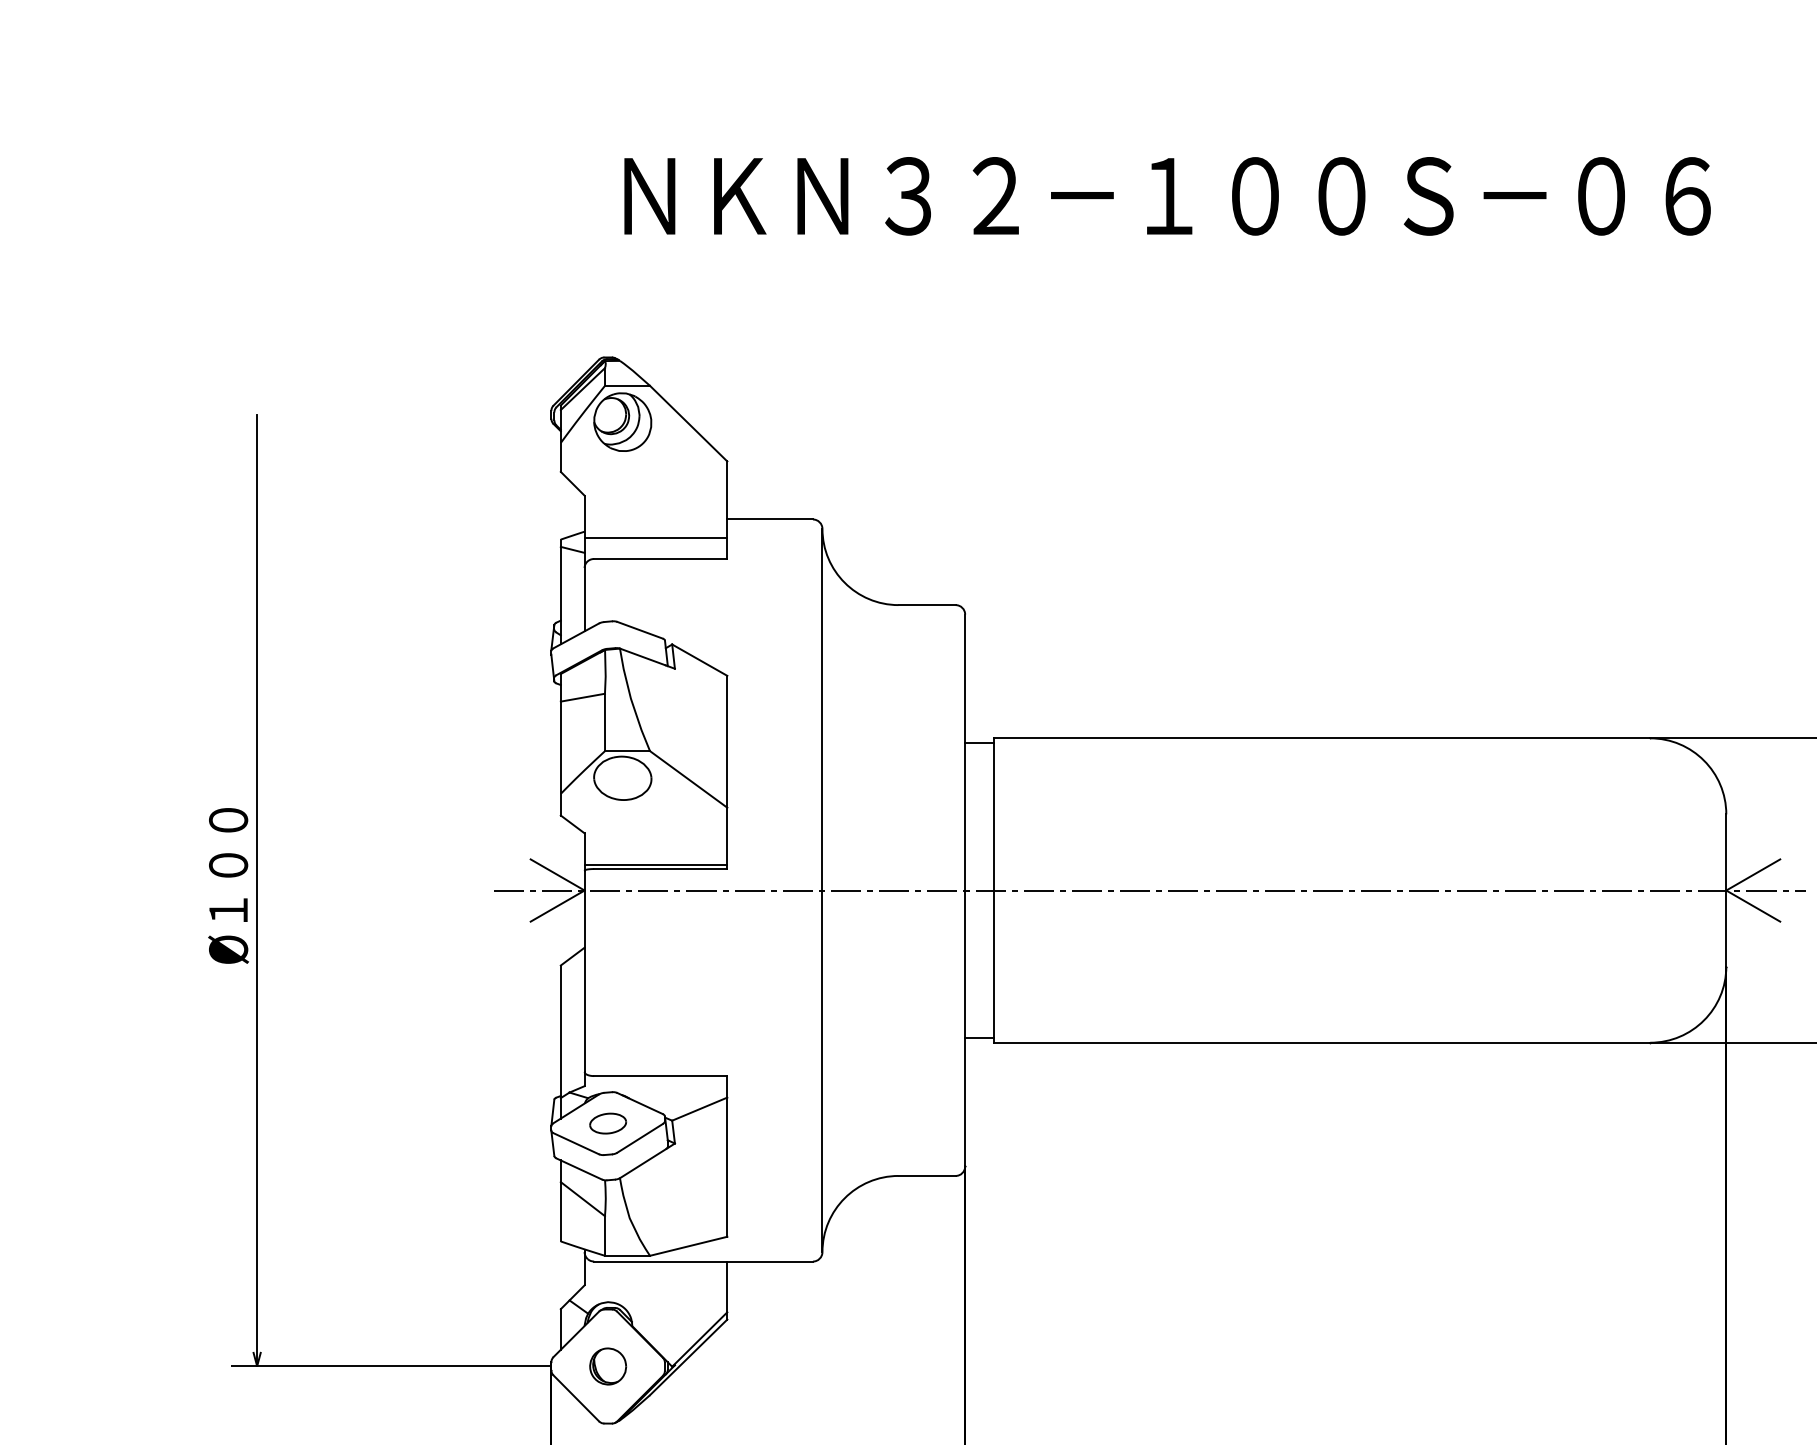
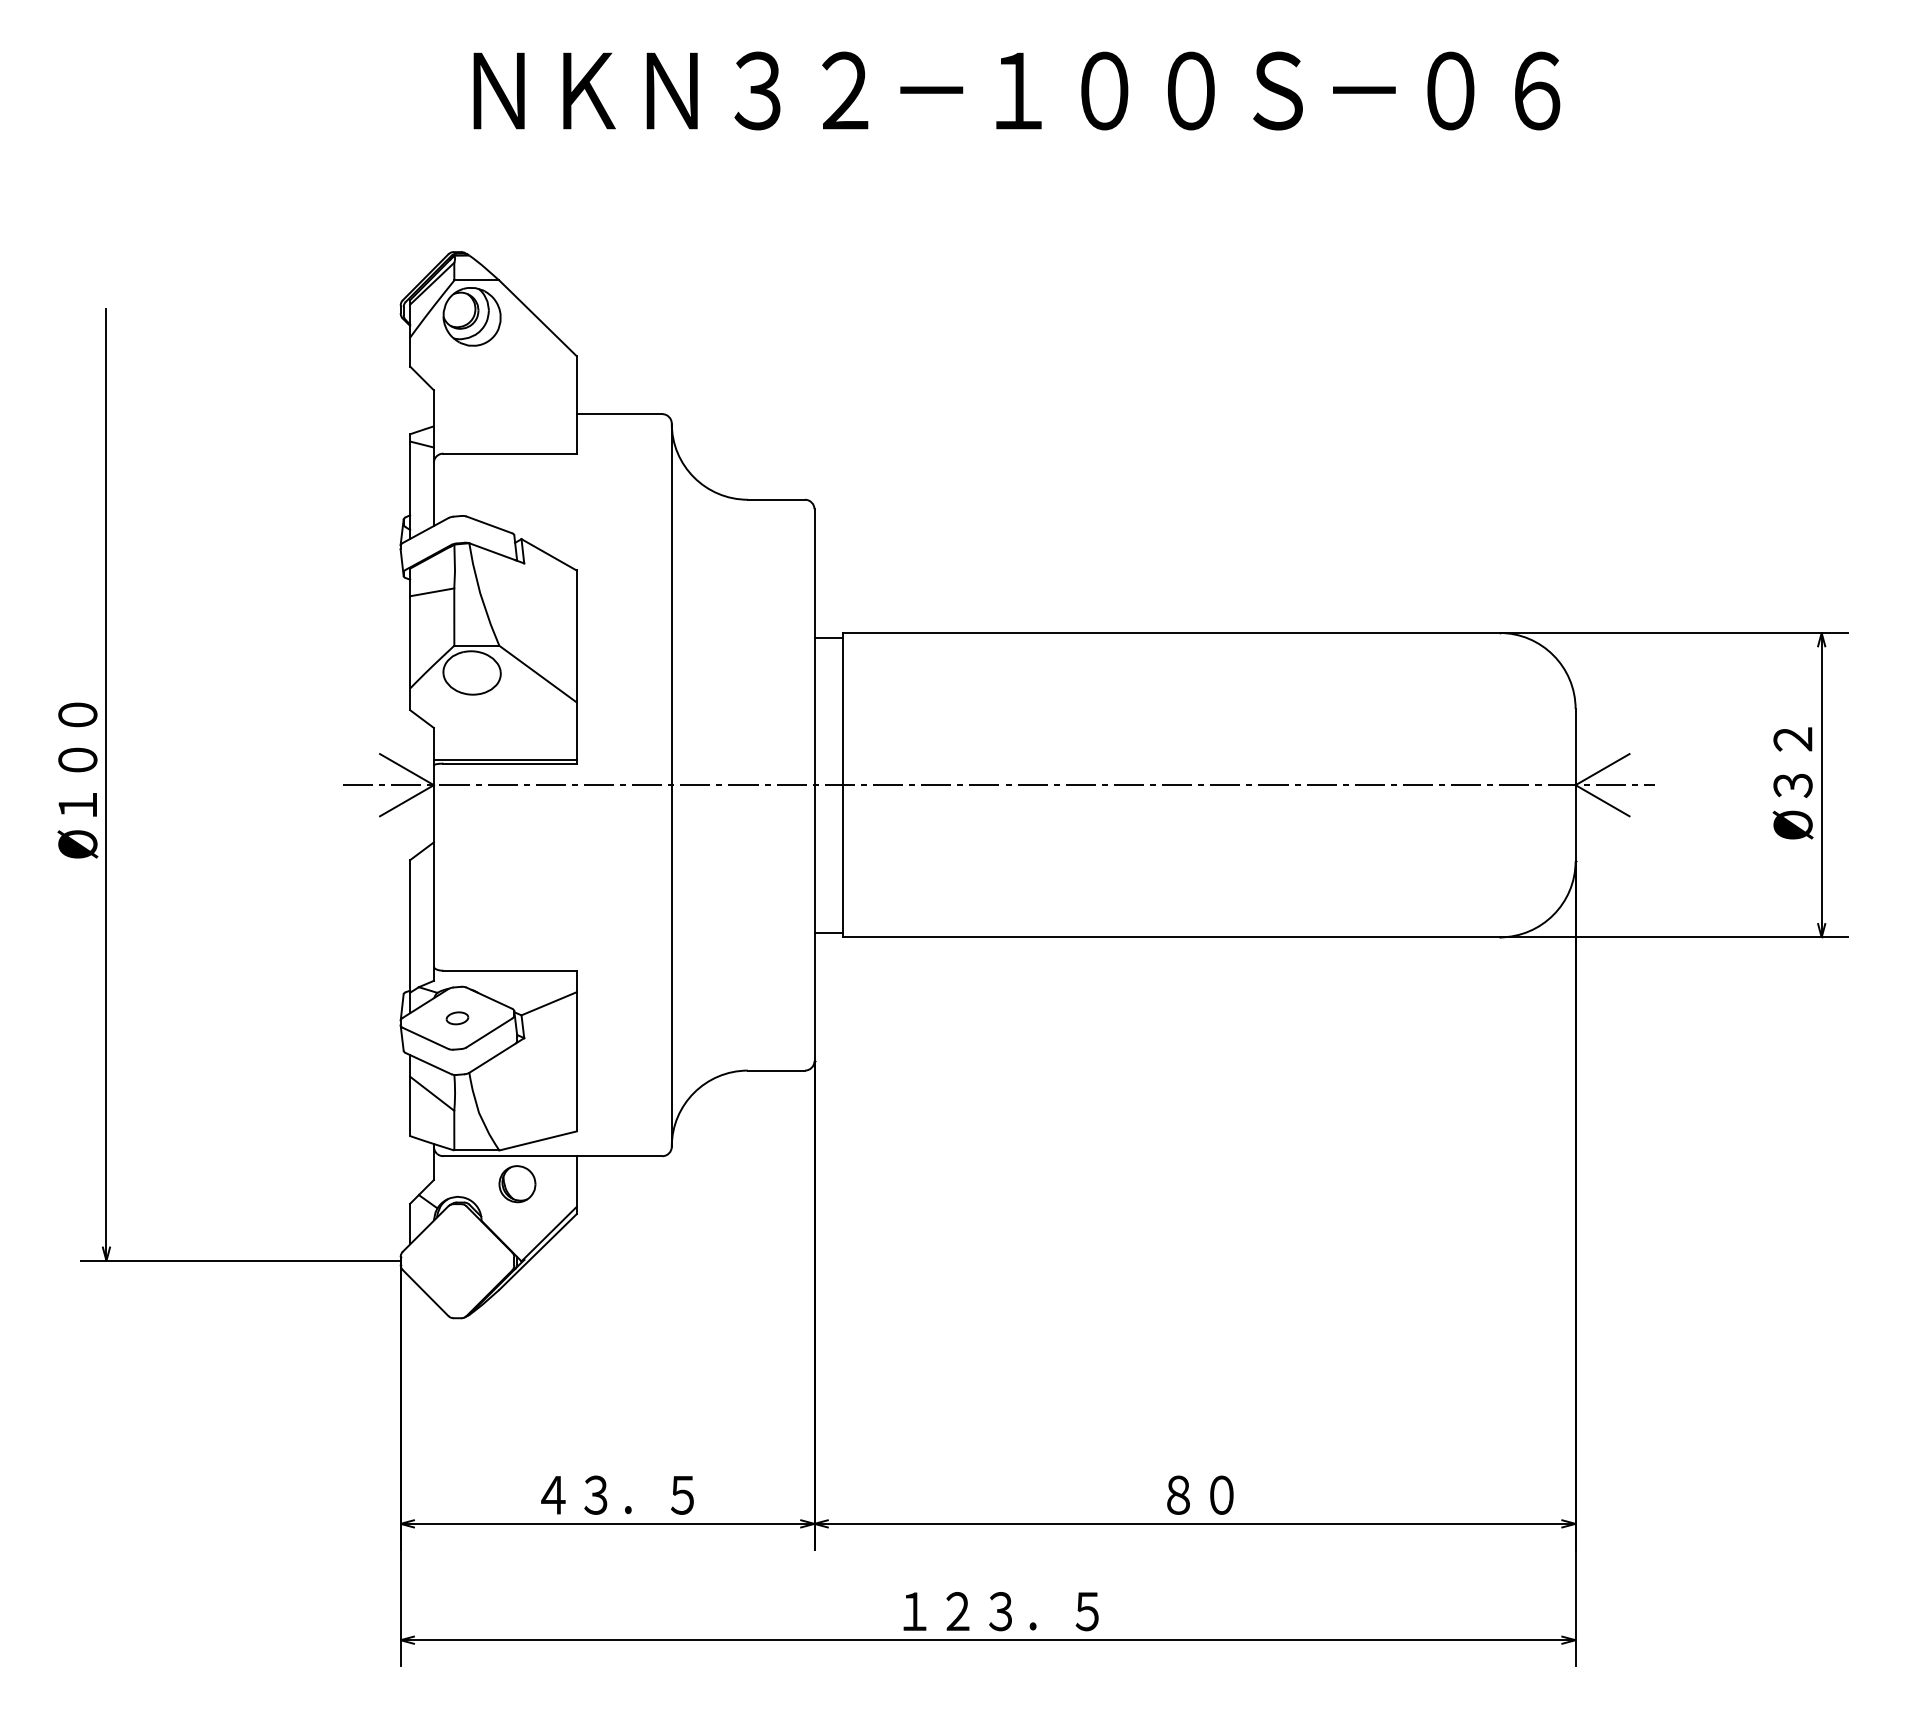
line: (655, 537) -> (504, 432), removed
part: (608, 1123) -> (457, 1018), size x0.6
part: (608, 1366) -> (517, 1184), moved

